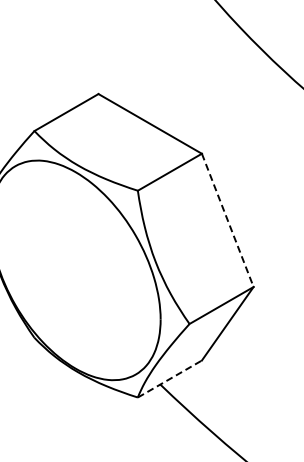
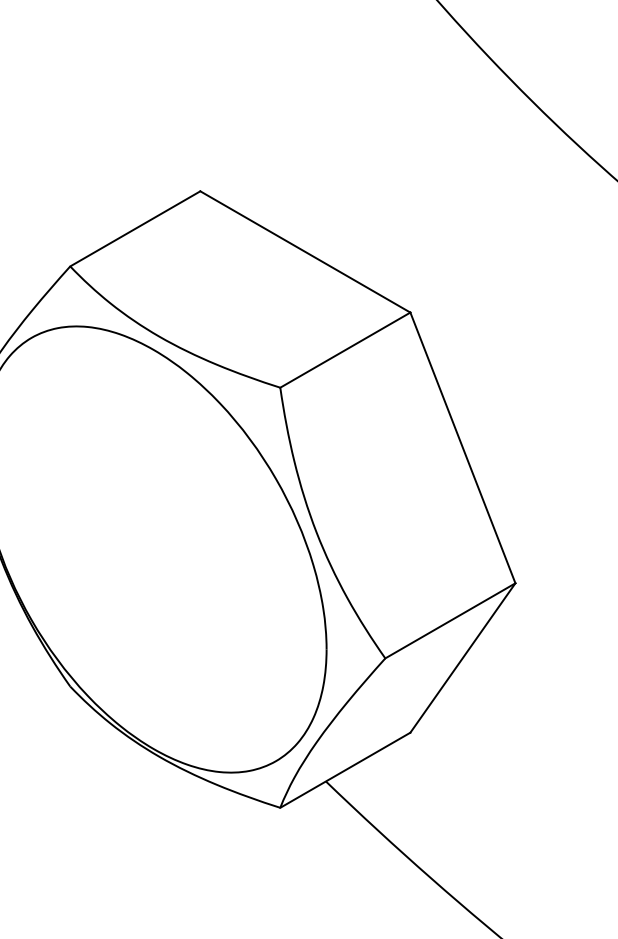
line: (227, 220) -> (462, 448), dashed -> solid
line: (169, 379) -> (344, 771), dashed -> solid

